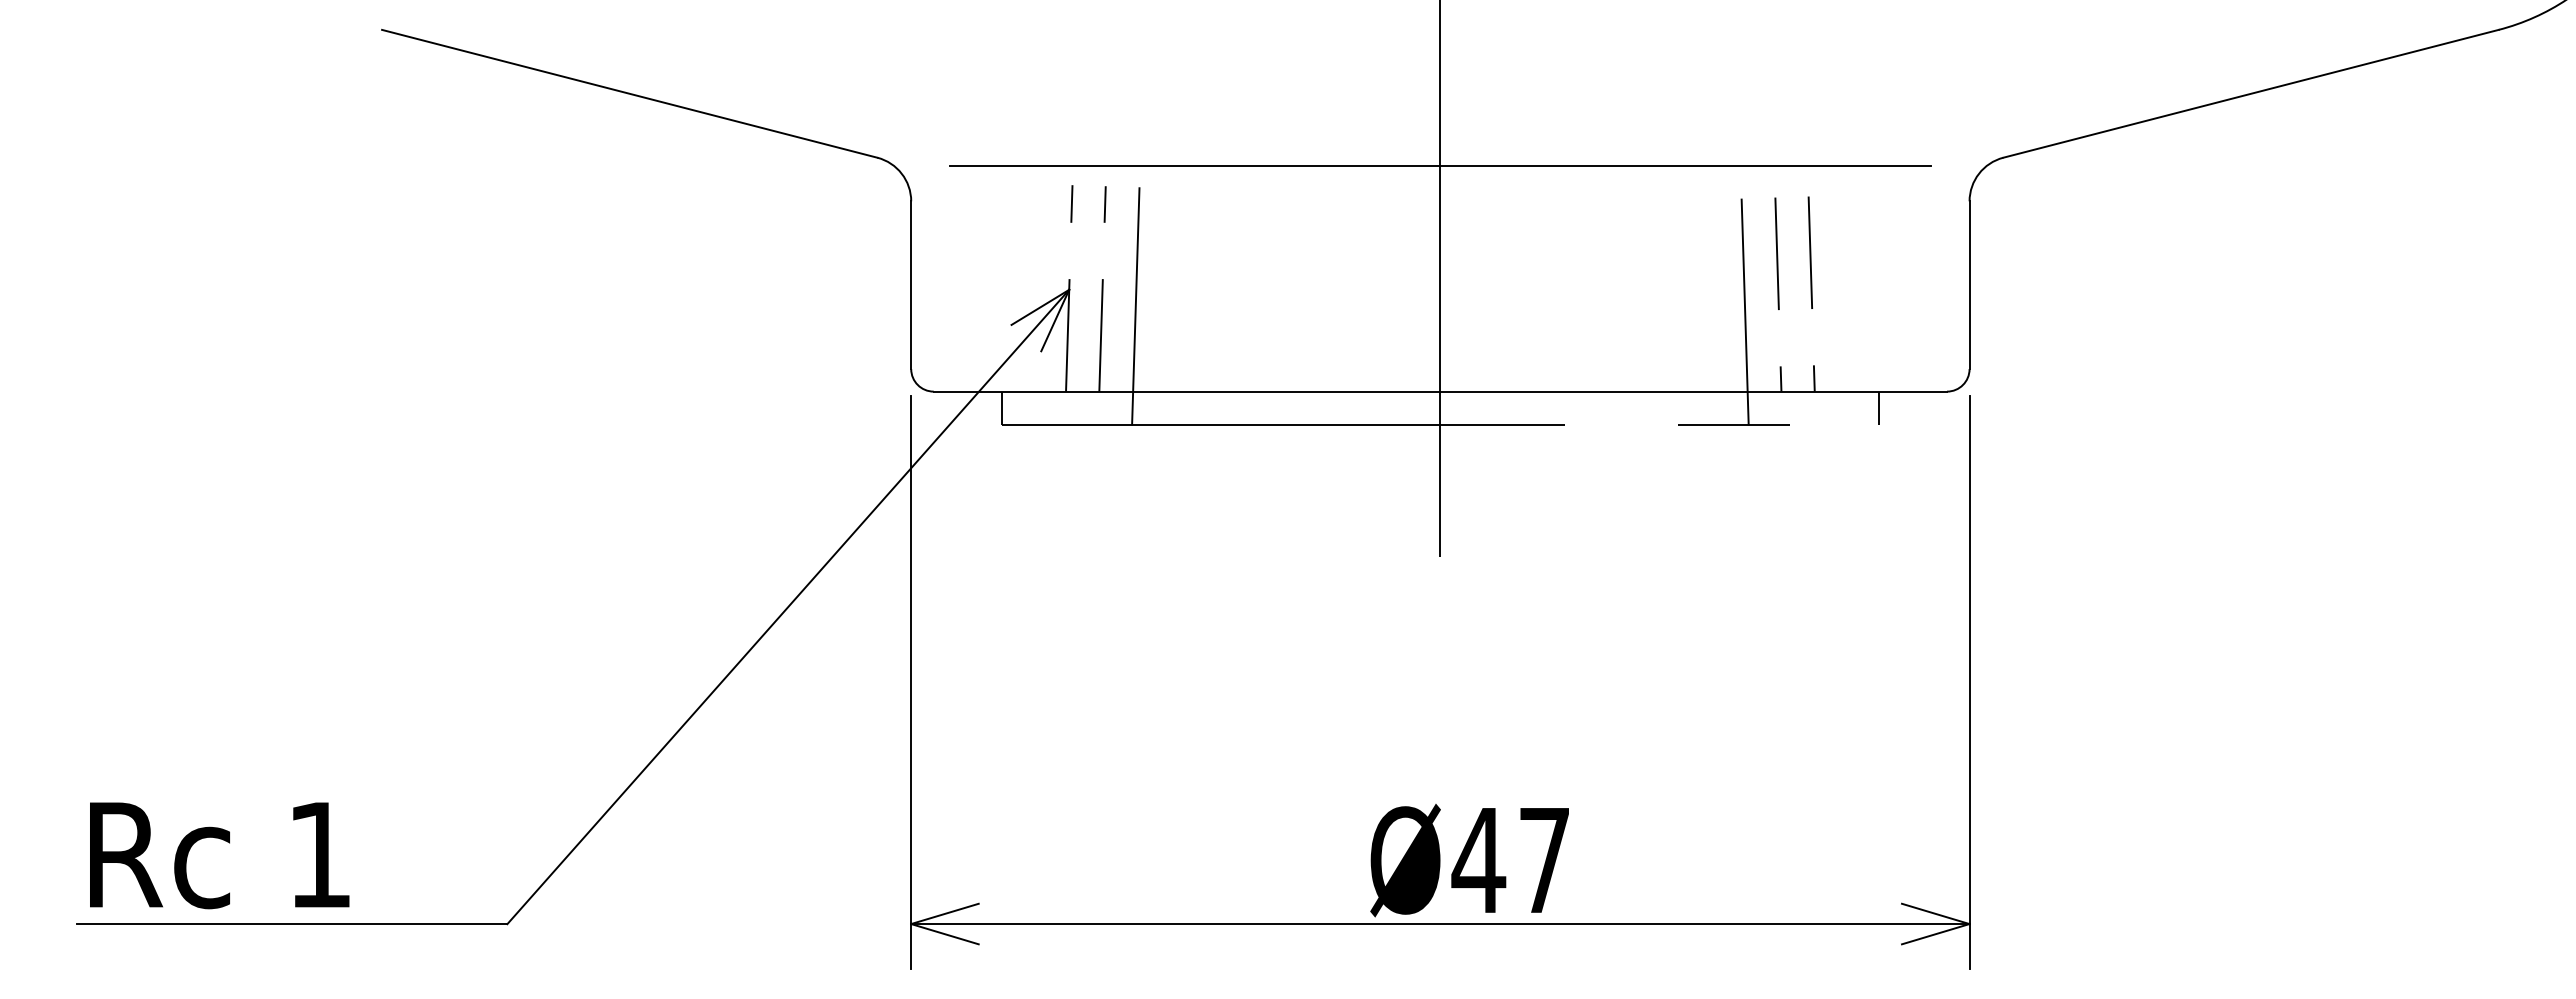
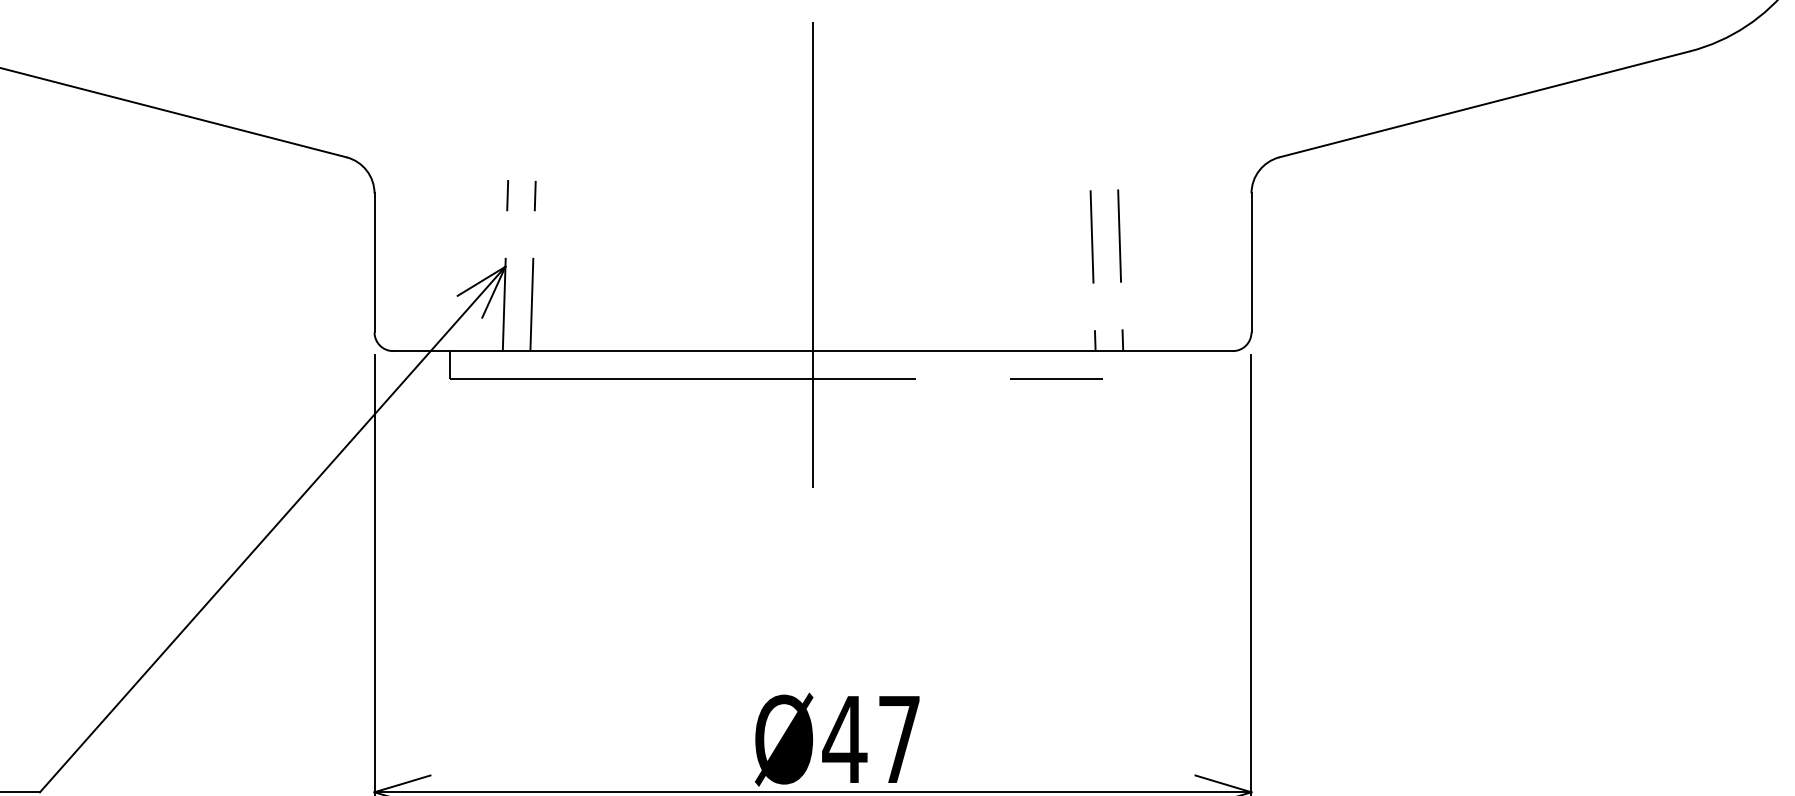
line: (1440, 166) -> (813, 164), removed
line: (1135, 306) -> (560, 280), removed
line: (1744, 311) -> (1065, 284), removed
line: (1878, 408) -> (1176, 365), removed

